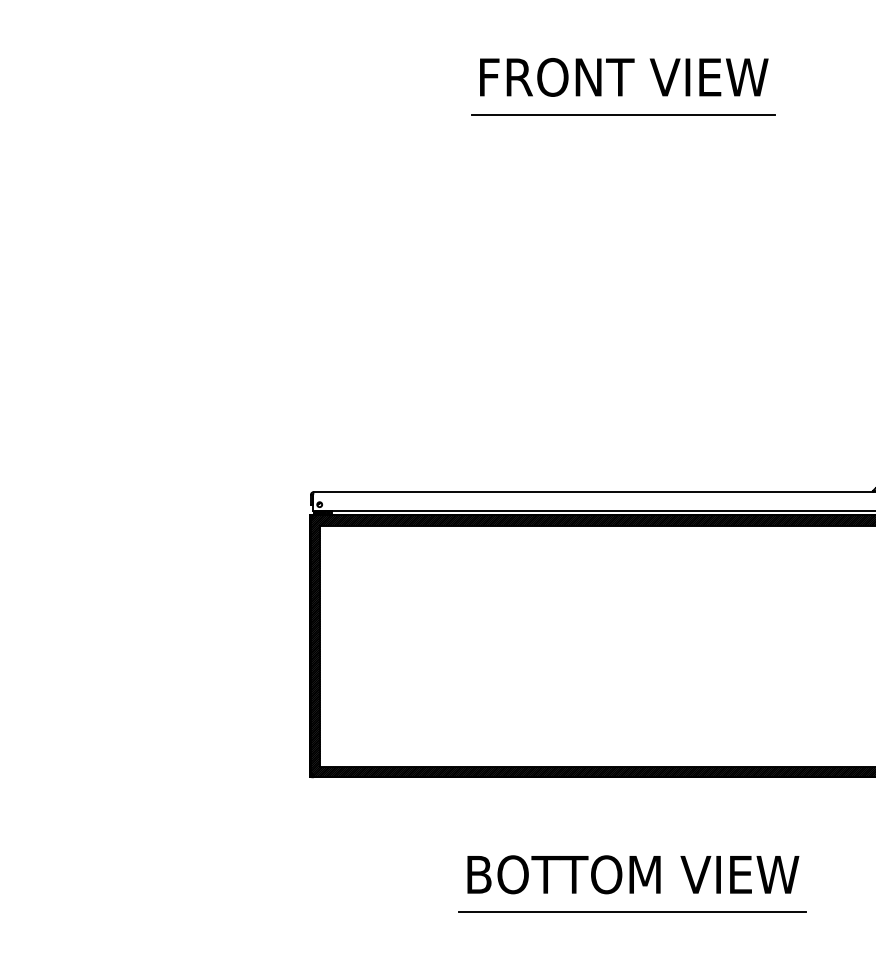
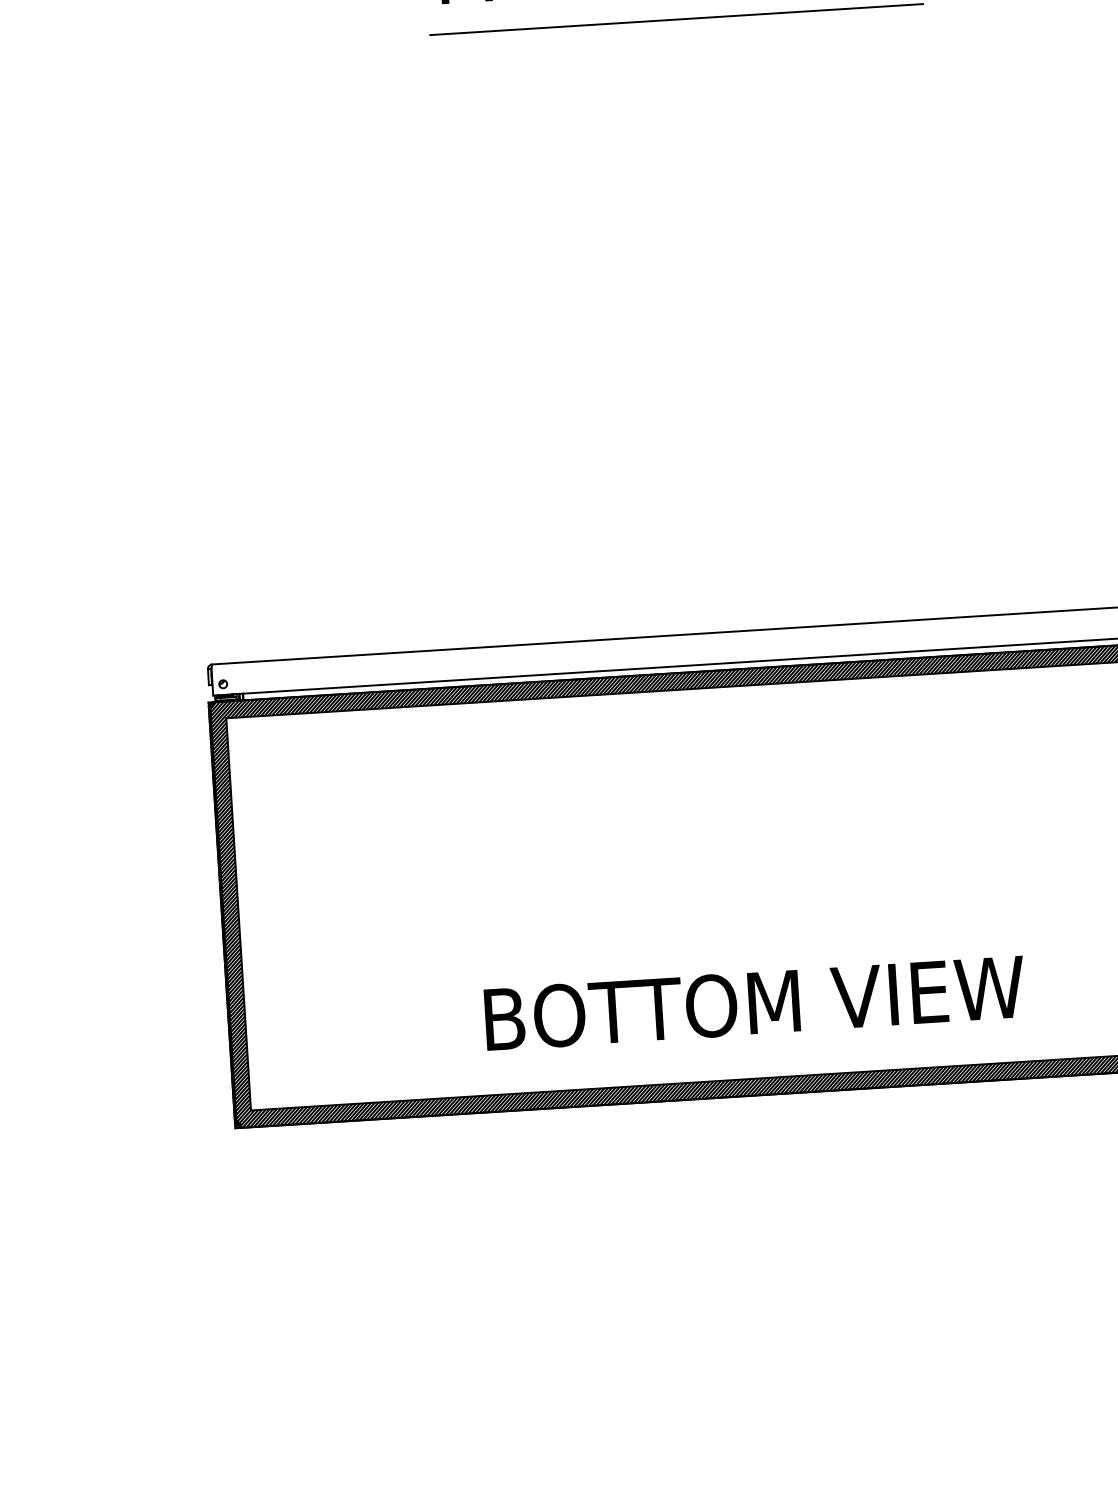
text: (633, 874) -> (755, 1002), moved
line: (632, 912) -> (773, 1314), removed

